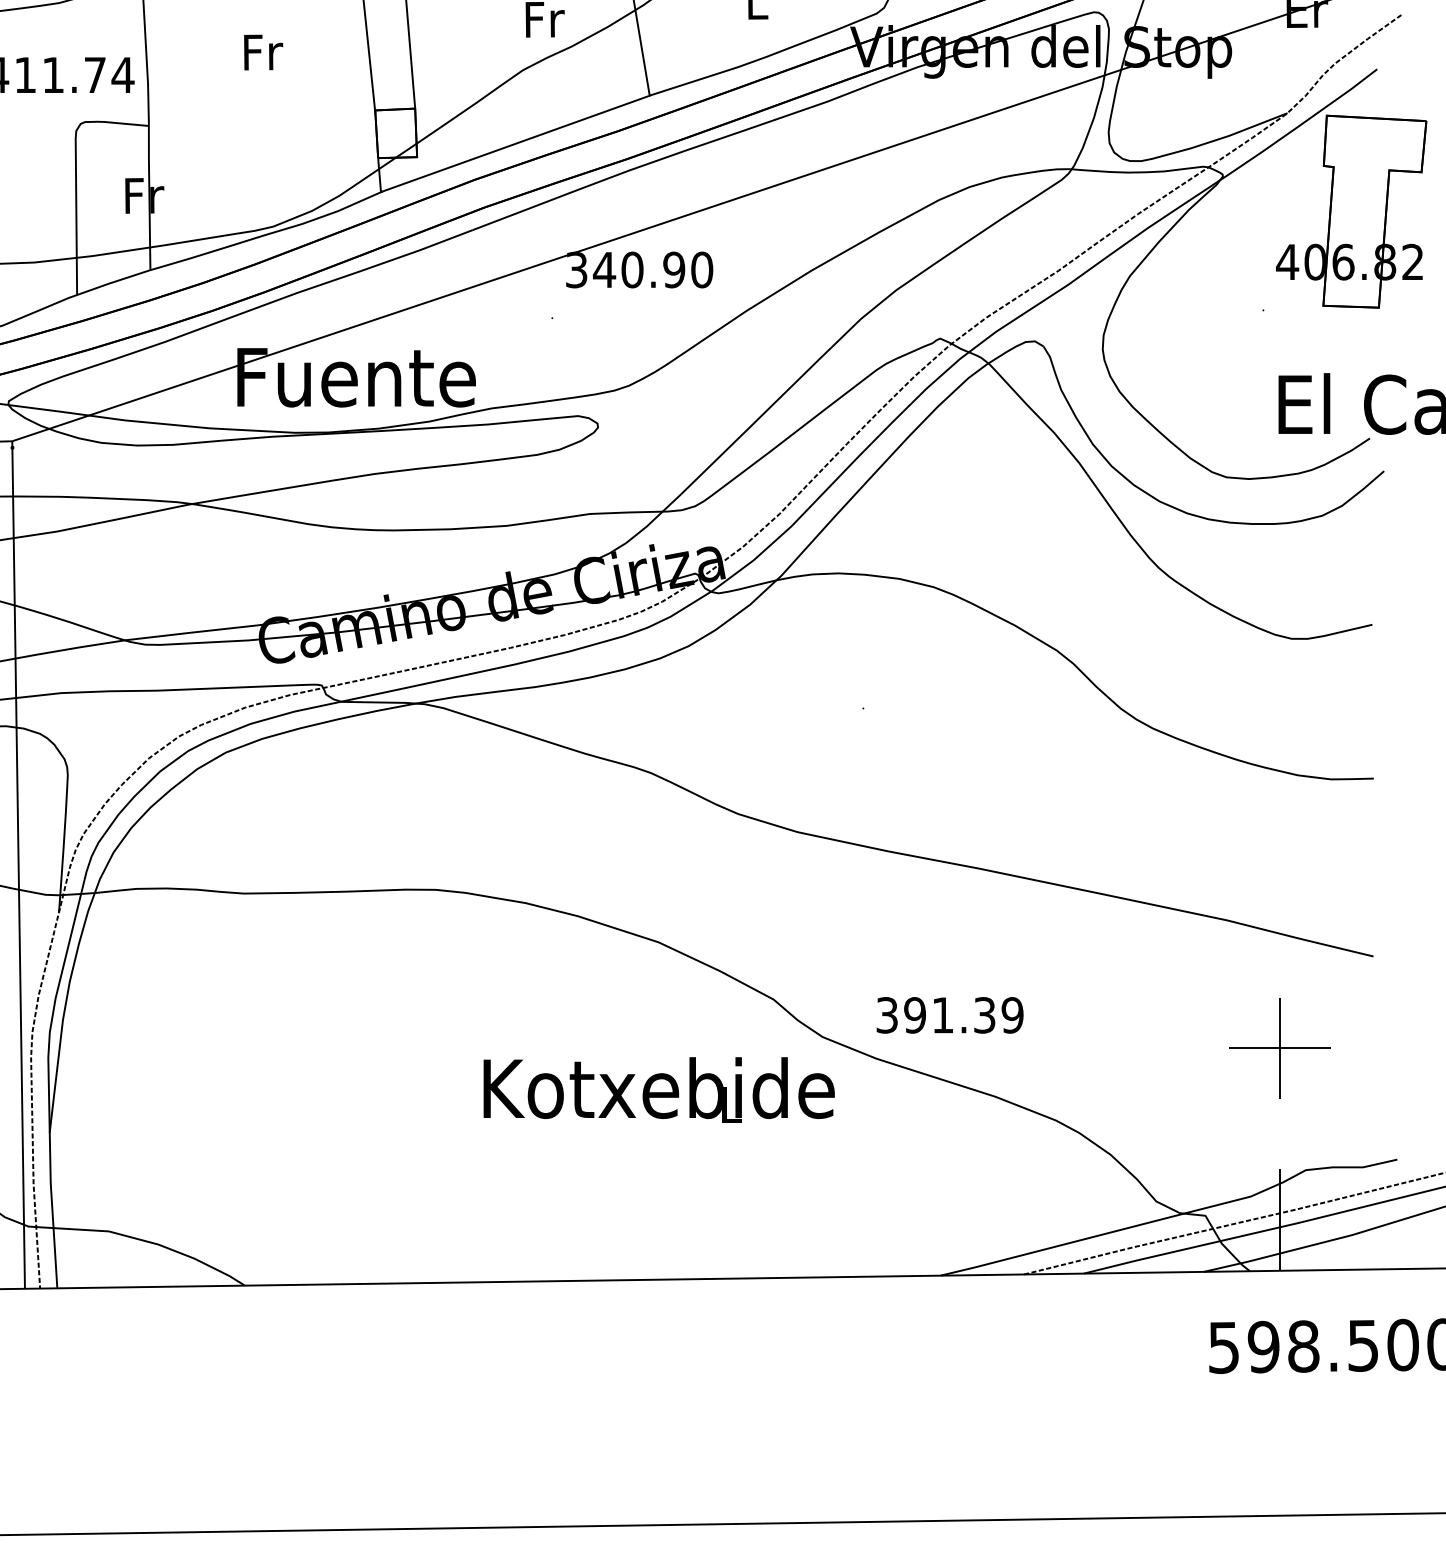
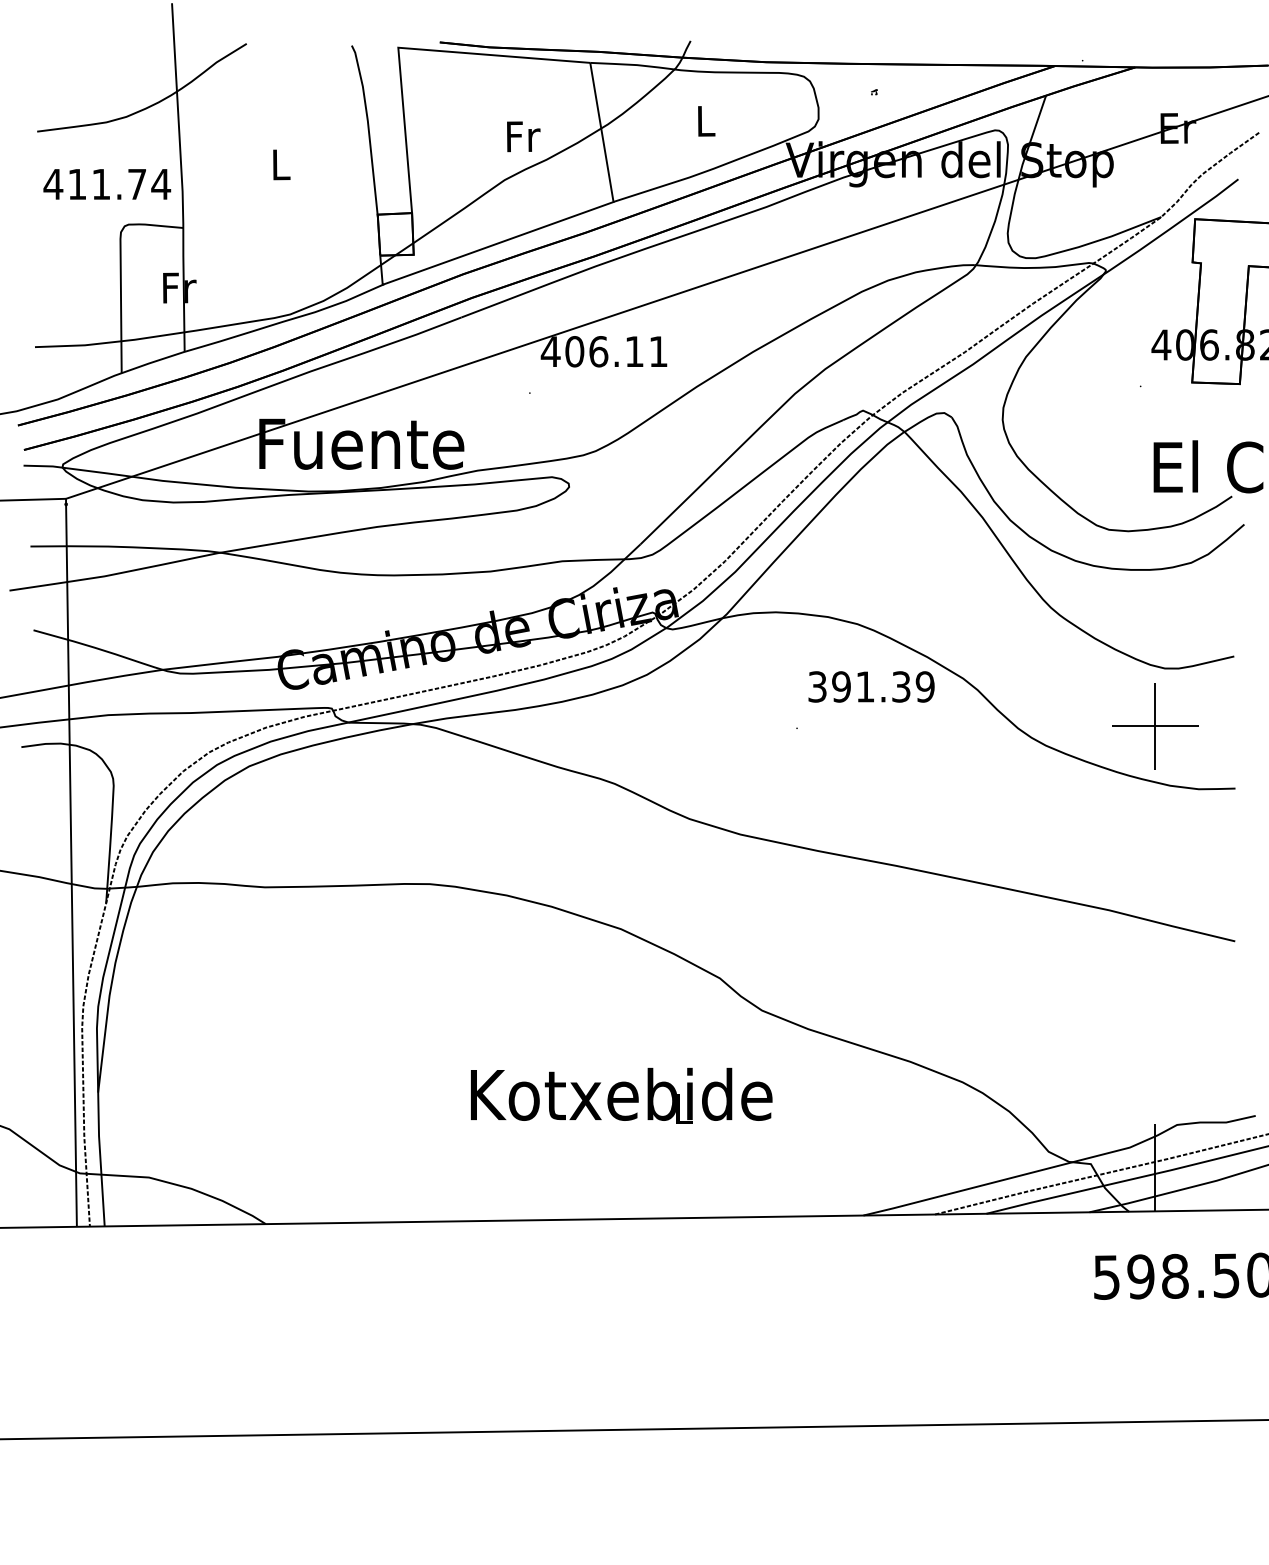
text: (263, 52) -> (281, 164), Fr -> L
text: (639, 269) -> (604, 351), 340.90 -> 406.11
text: (950, 1014) -> (871, 686), moved
part: (1280, 1048) -> (1155, 726), moved
text: (658, 1089) -> (621, 1095), moved

